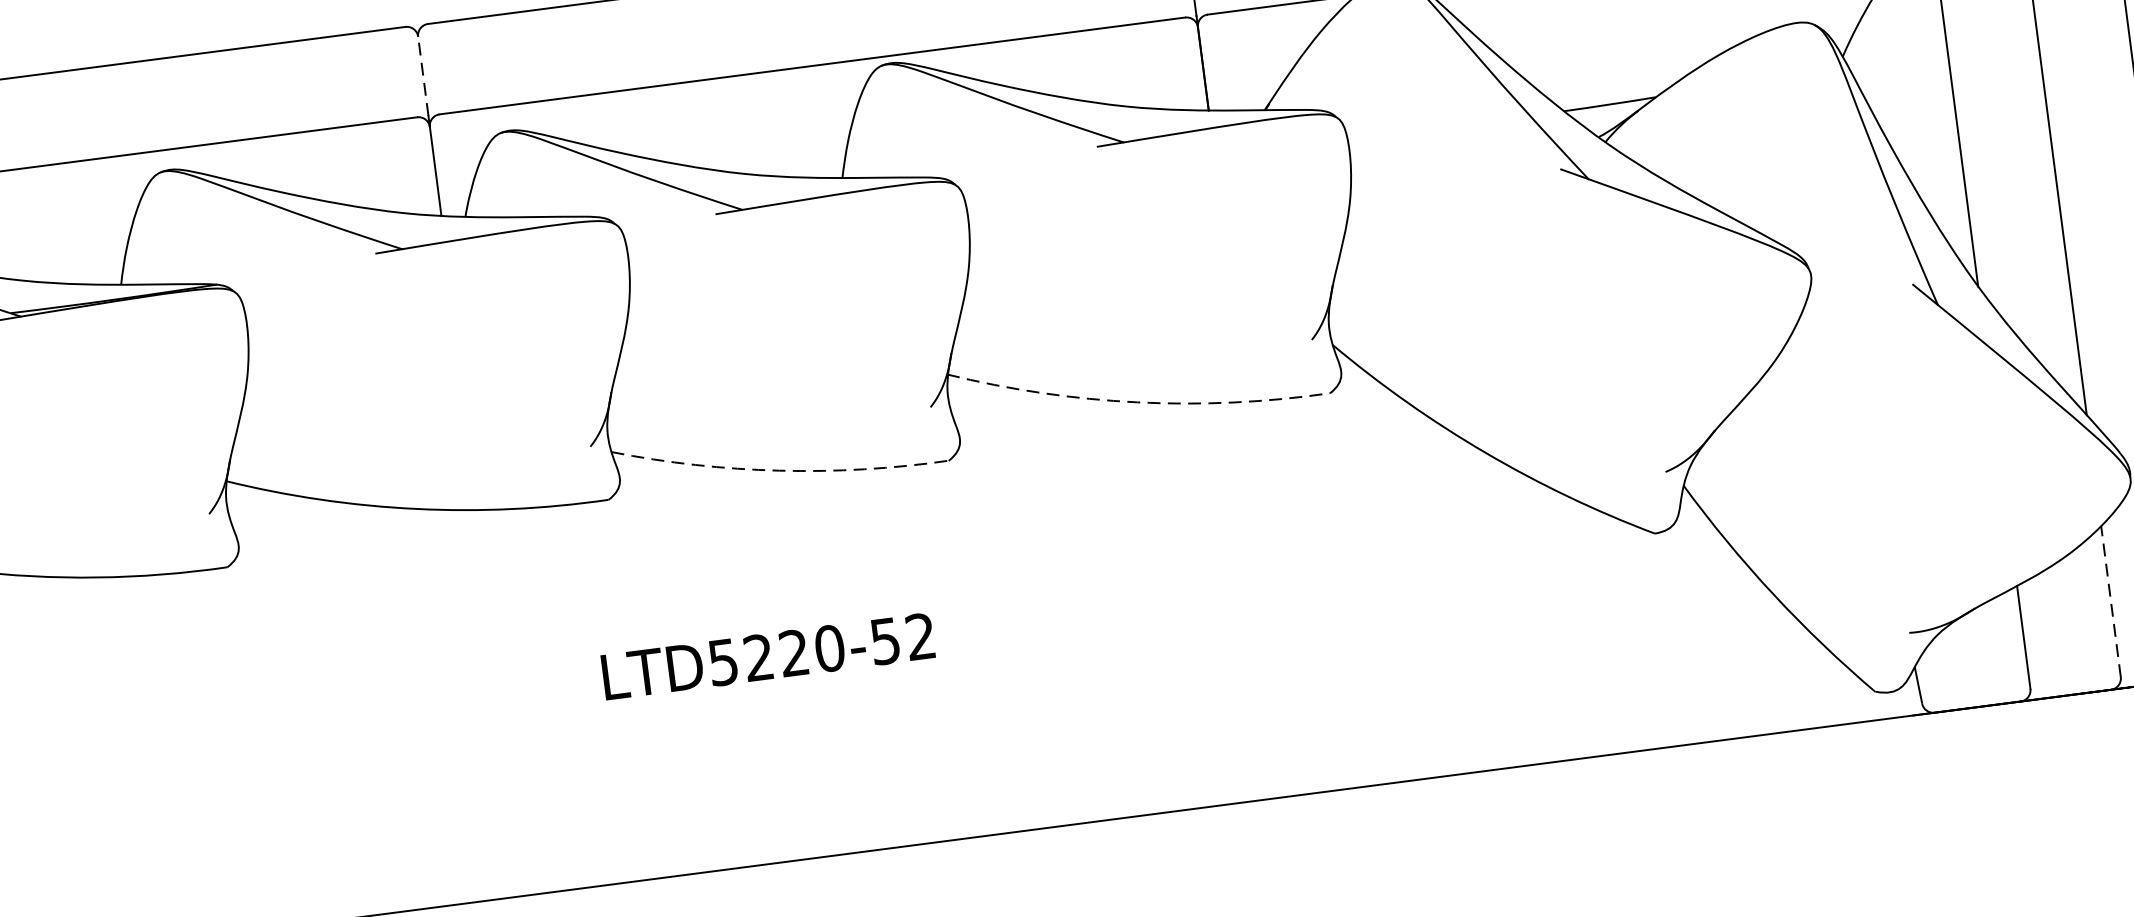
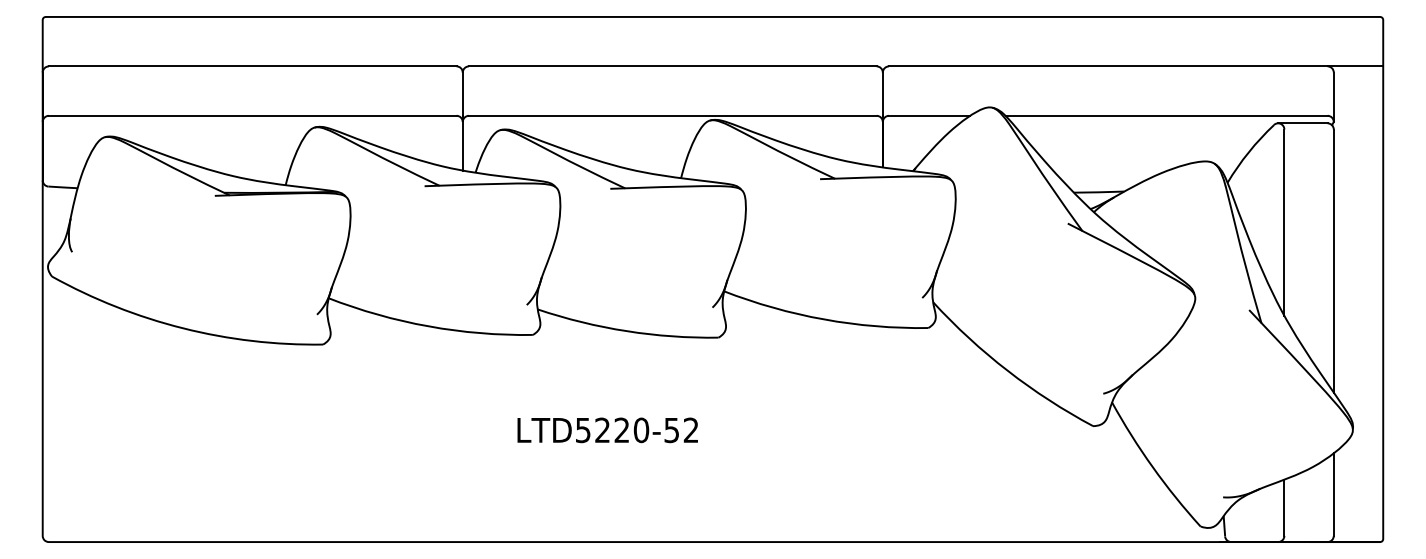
line: (422, 76) -> (462, 94), dashed -> solid
arc: (1138, 402) -> (824, 319), dashed -> solid
arc: (779, 471) -> (626, 331), dashed -> solid
line: (2110, 601) -> (1333, 494), dashed -> solid

